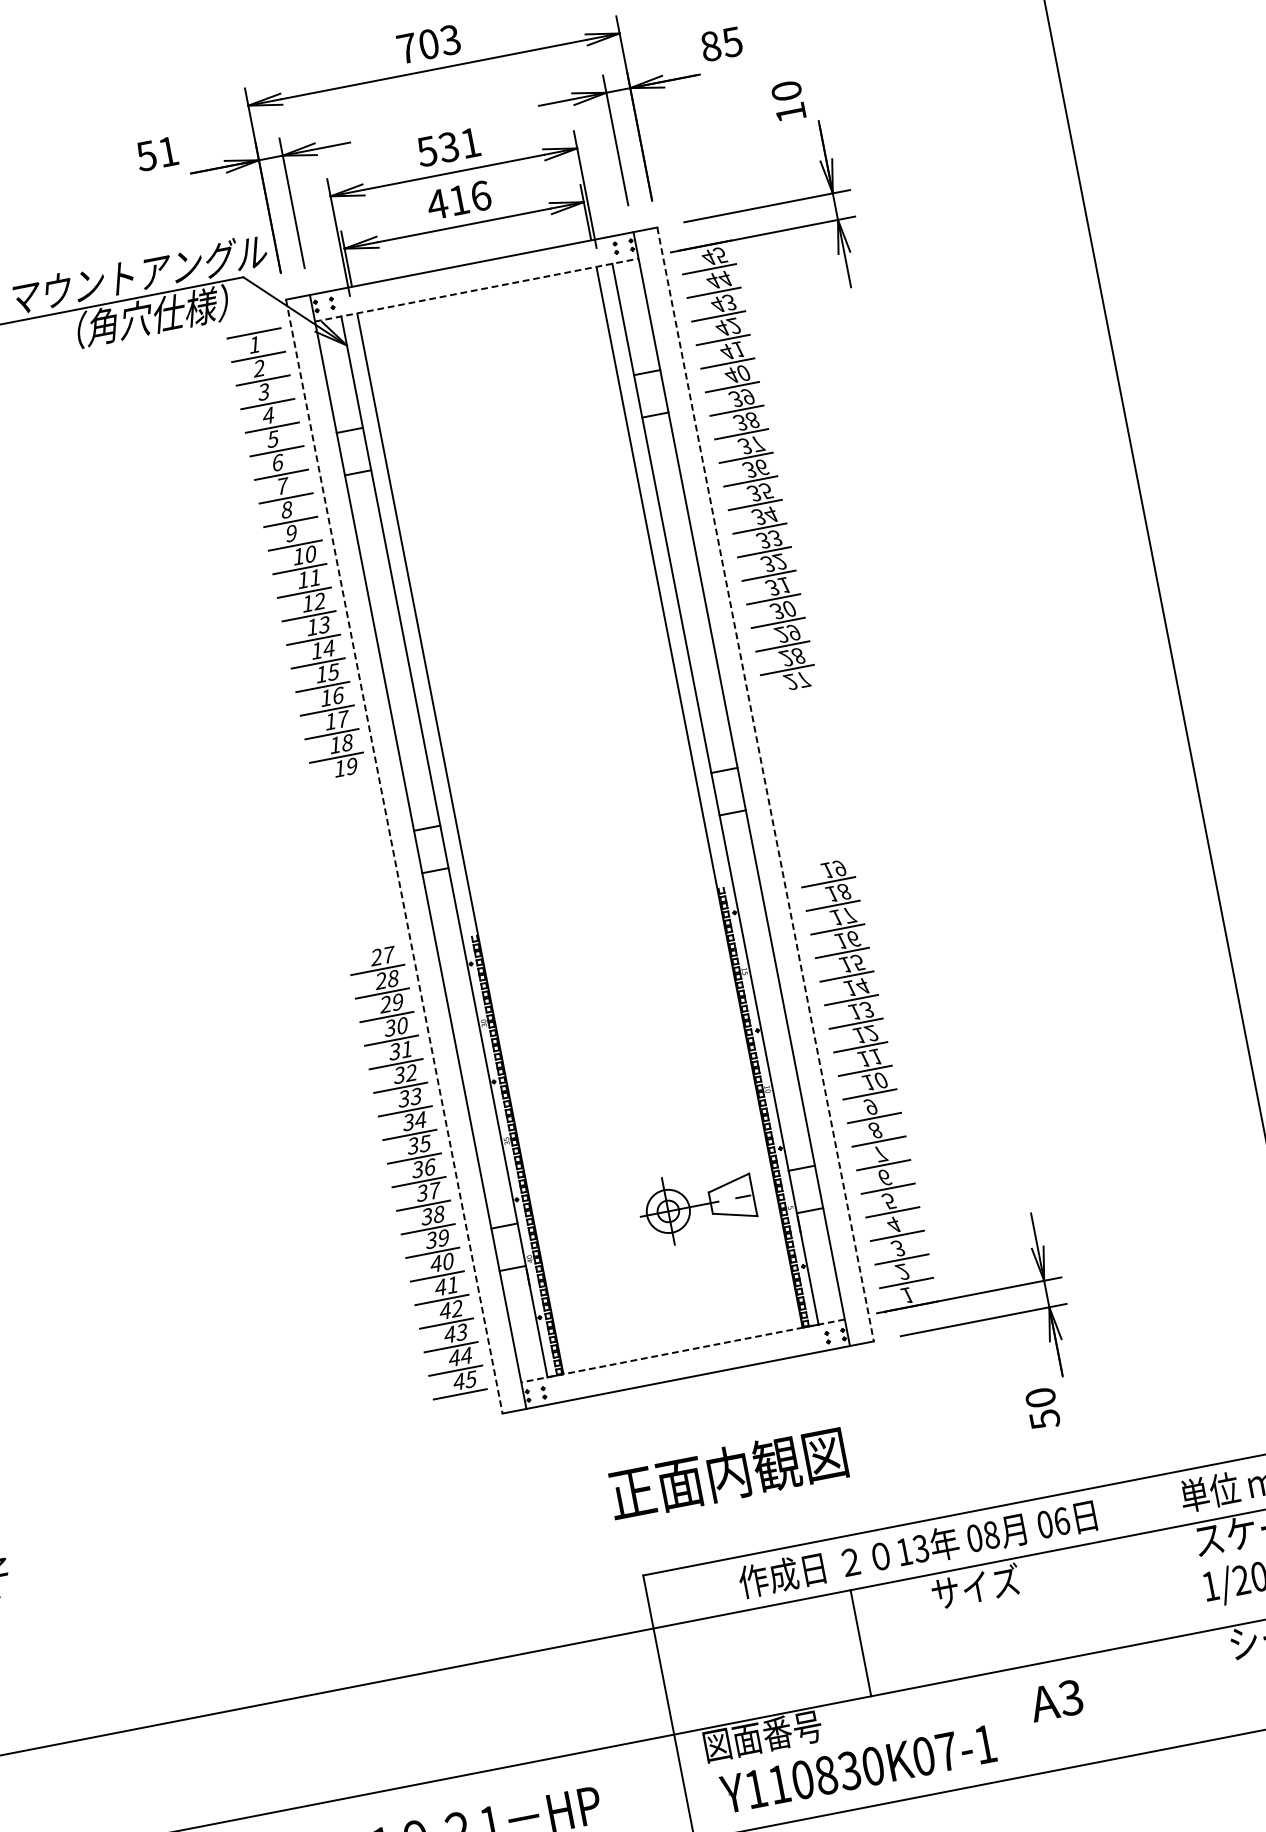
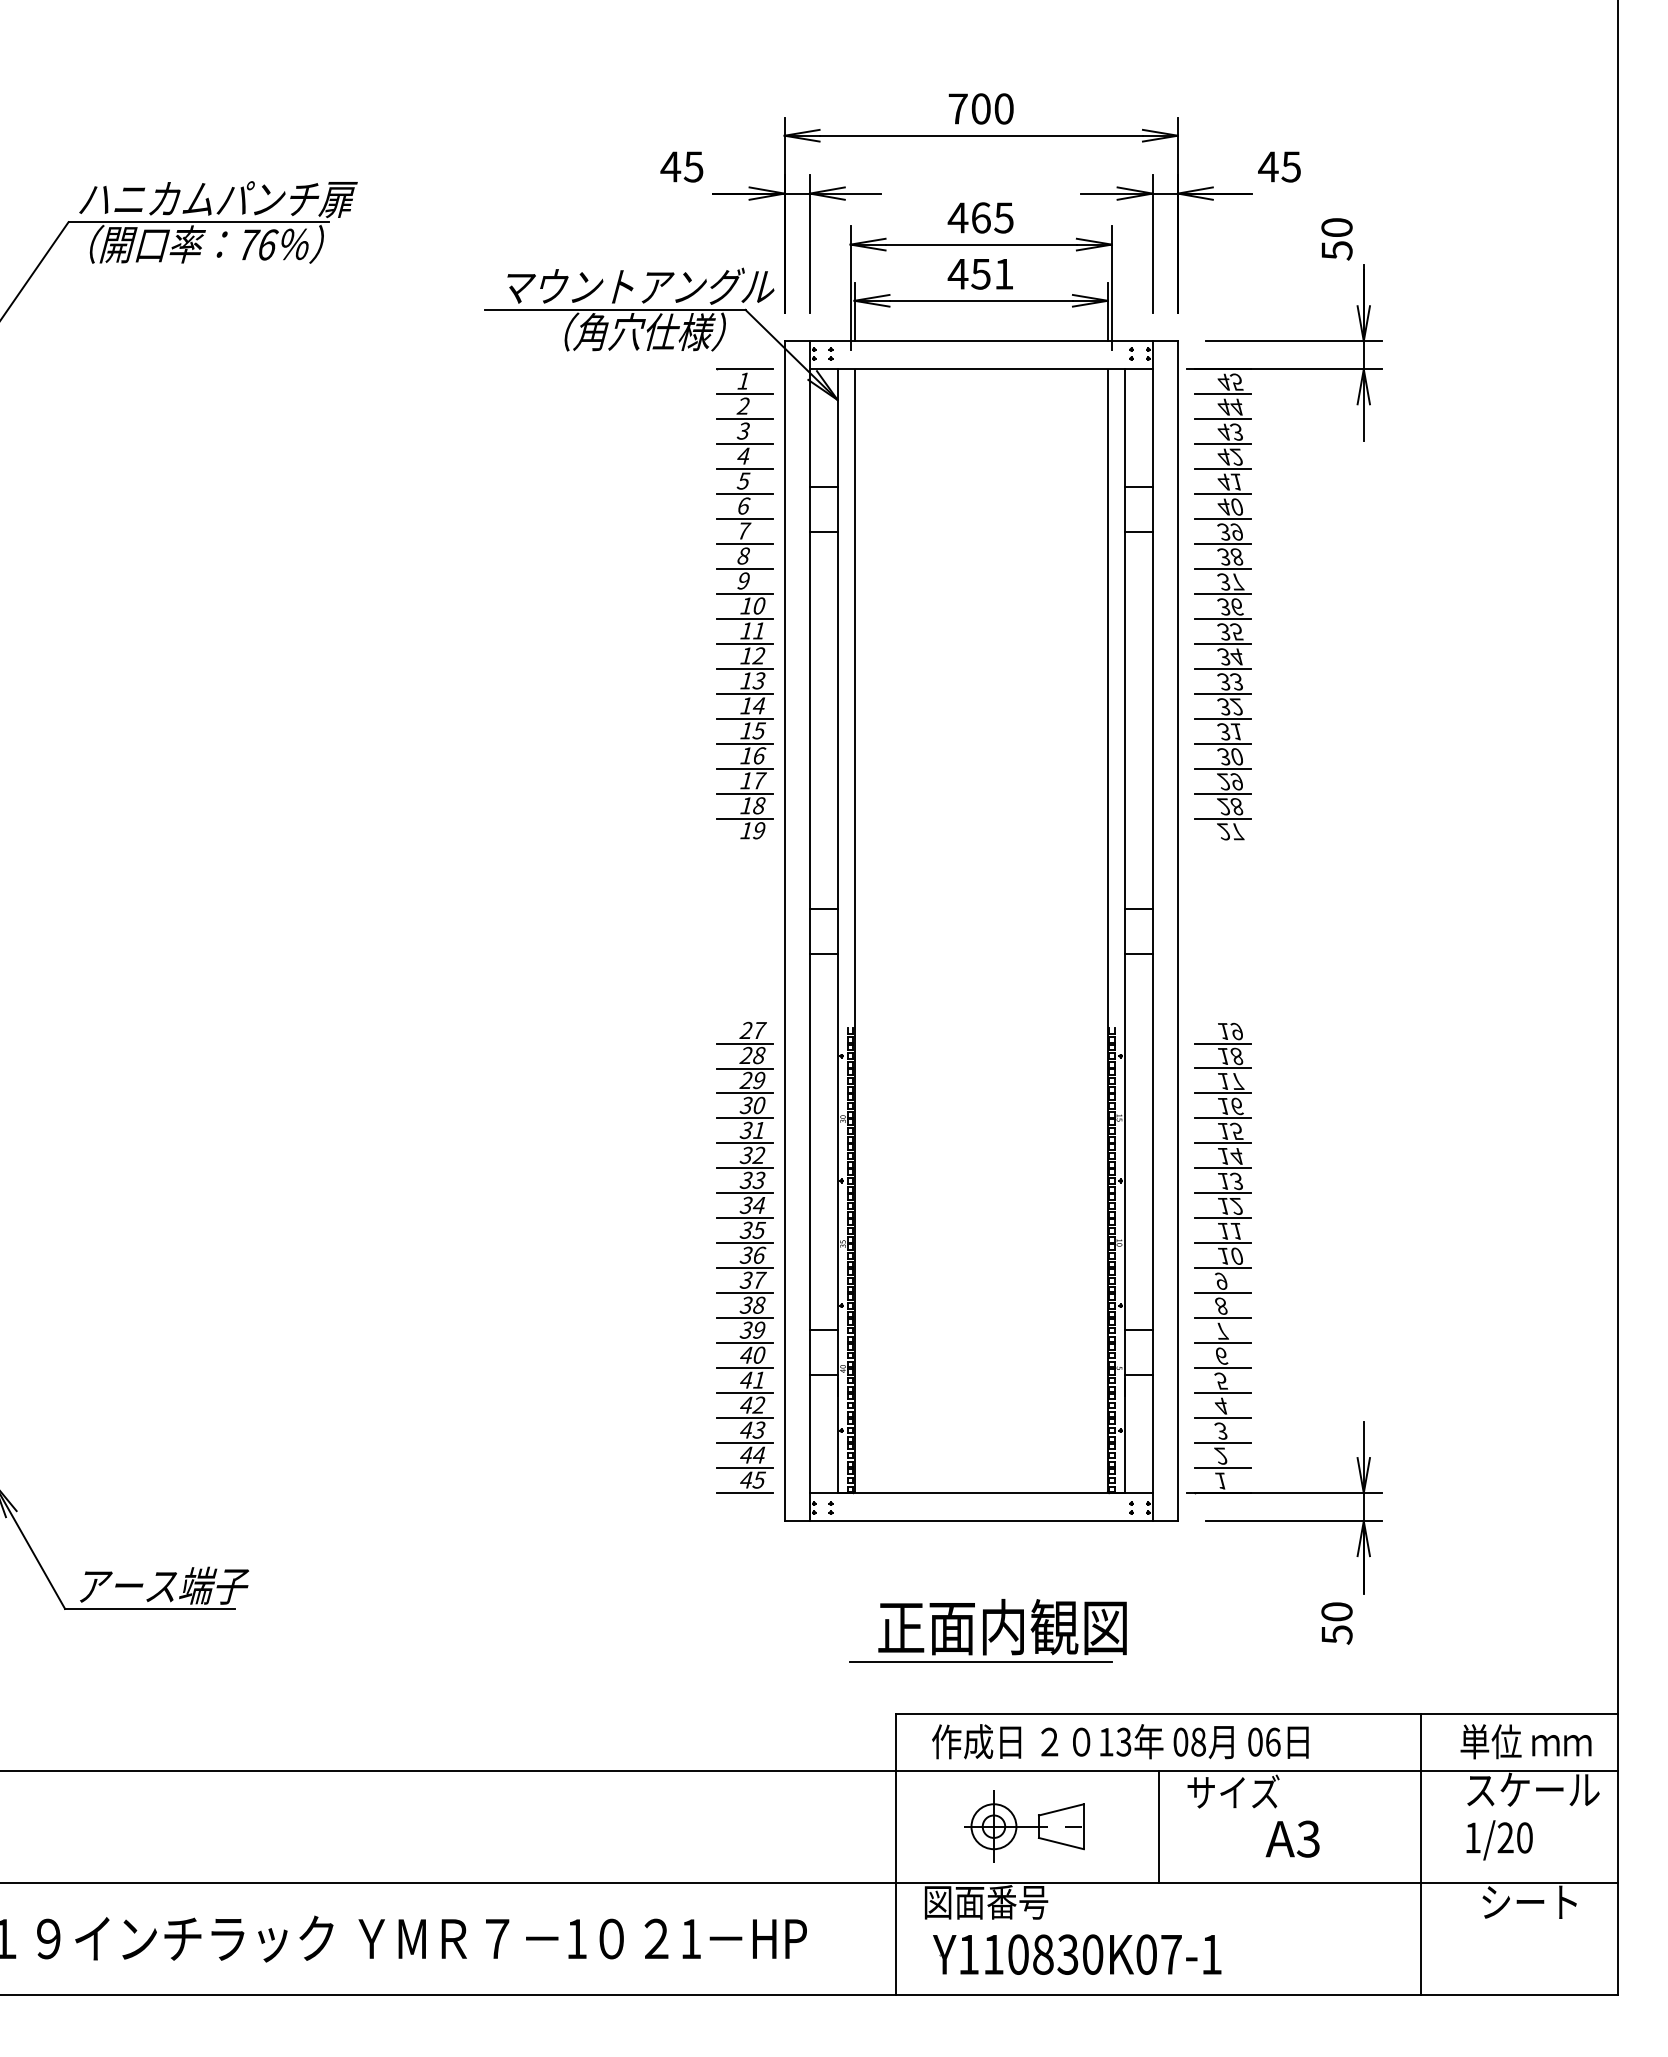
text: (449, 39) -> (1003, 108), 703 -> 700
text: (710, 45) -> (1268, 166), 85 -> 45
text: (790, 112) -> (1336, 250), 10 -> 50
text: (448, 146) -> (980, 217), 531 -> 465
text: (156, 153) -> (681, 166), 51 -> 45
text: (469, 197) -> (992, 273), 416 -> 451
line: (477, 290) -> (981, 369), dashed -> solid
line: (765, 784) -> (1177, 931), dashed -> solid
line: (394, 856) -> (784, 931), dashed -> solid
part: (697, 1205) -> (1024, 1826), moved
line: (682, 1351) -> (980, 1493), dashed -> solid
line: (714, 1509) -> (981, 1661), added
text: (917, 1548) -> (1120, 1741), moved
line: (1164, 1611) -> (1421, 1854), added
line: (860, 1643) -> (1158, 1826), moved
text: (1055, 1700) -> (1292, 1838), moved

